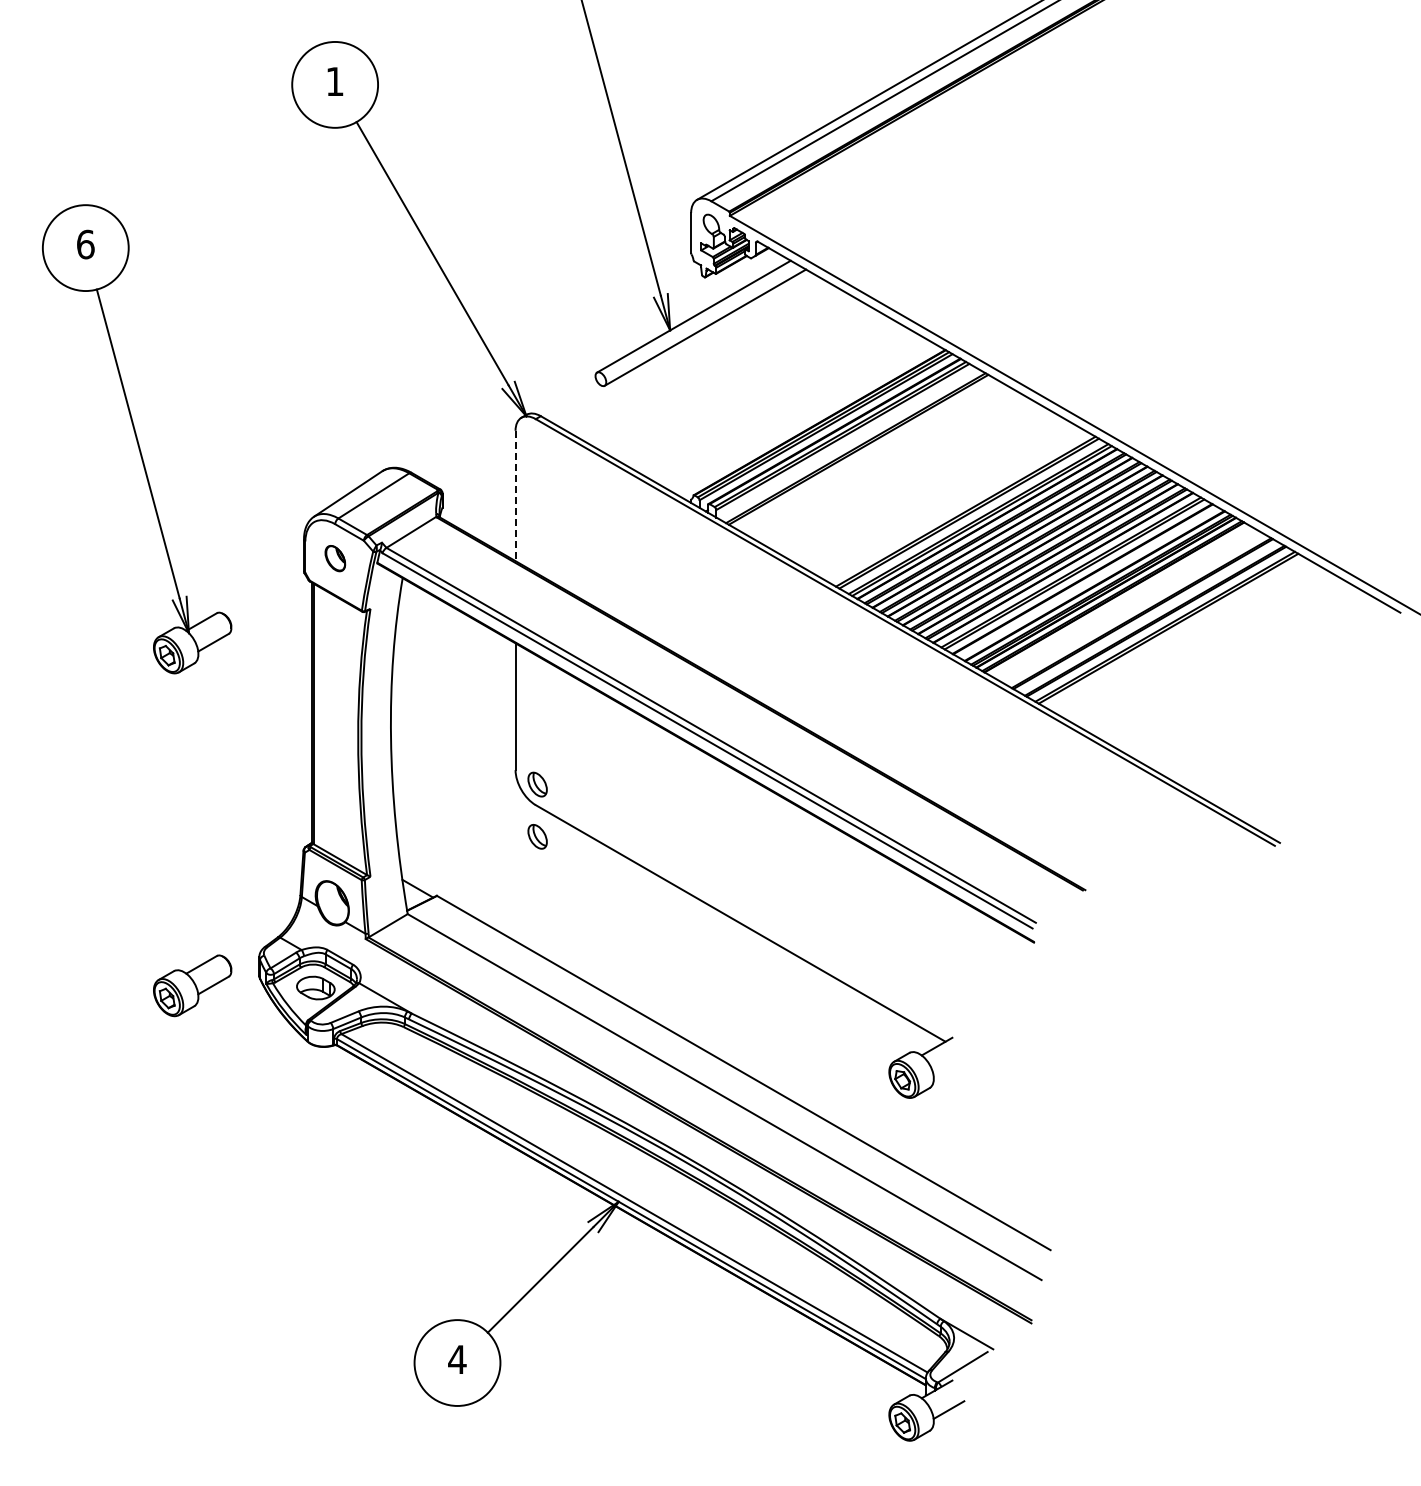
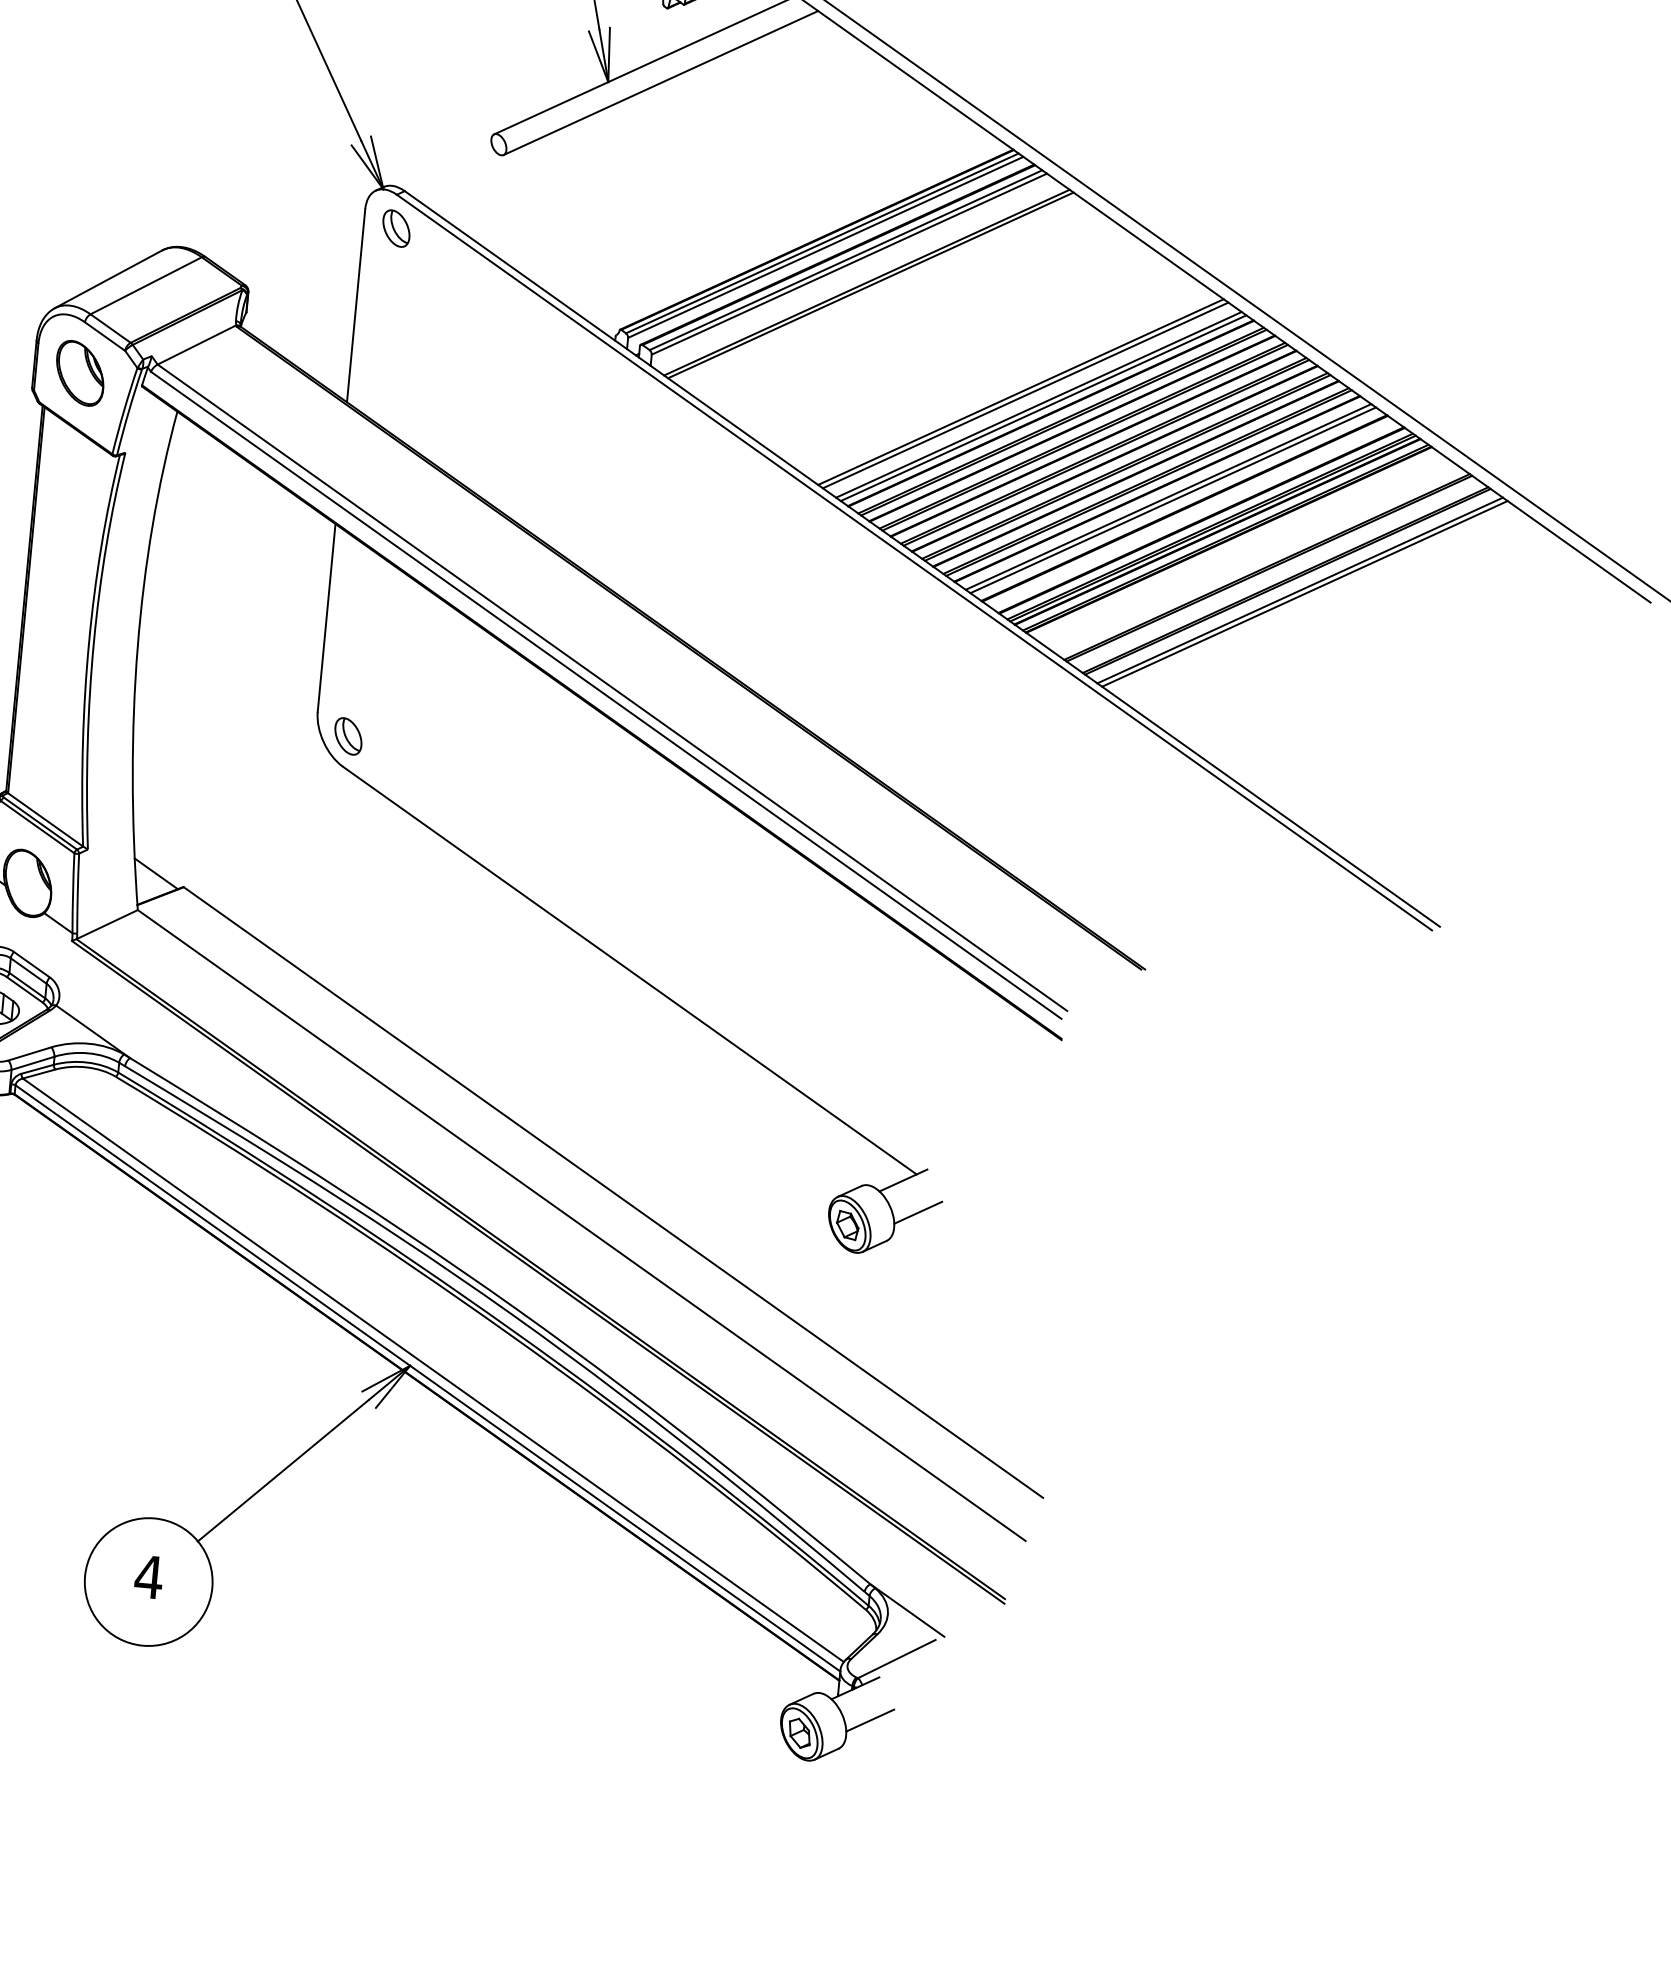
line: (515, 496) -> (355, 306), dashed -> solid
part: (335, 558) -> (80, 373), size x1.67
part: (537, 836) -> (396, 228), moved
line: (948, 1067) -> (917, 1213), added

